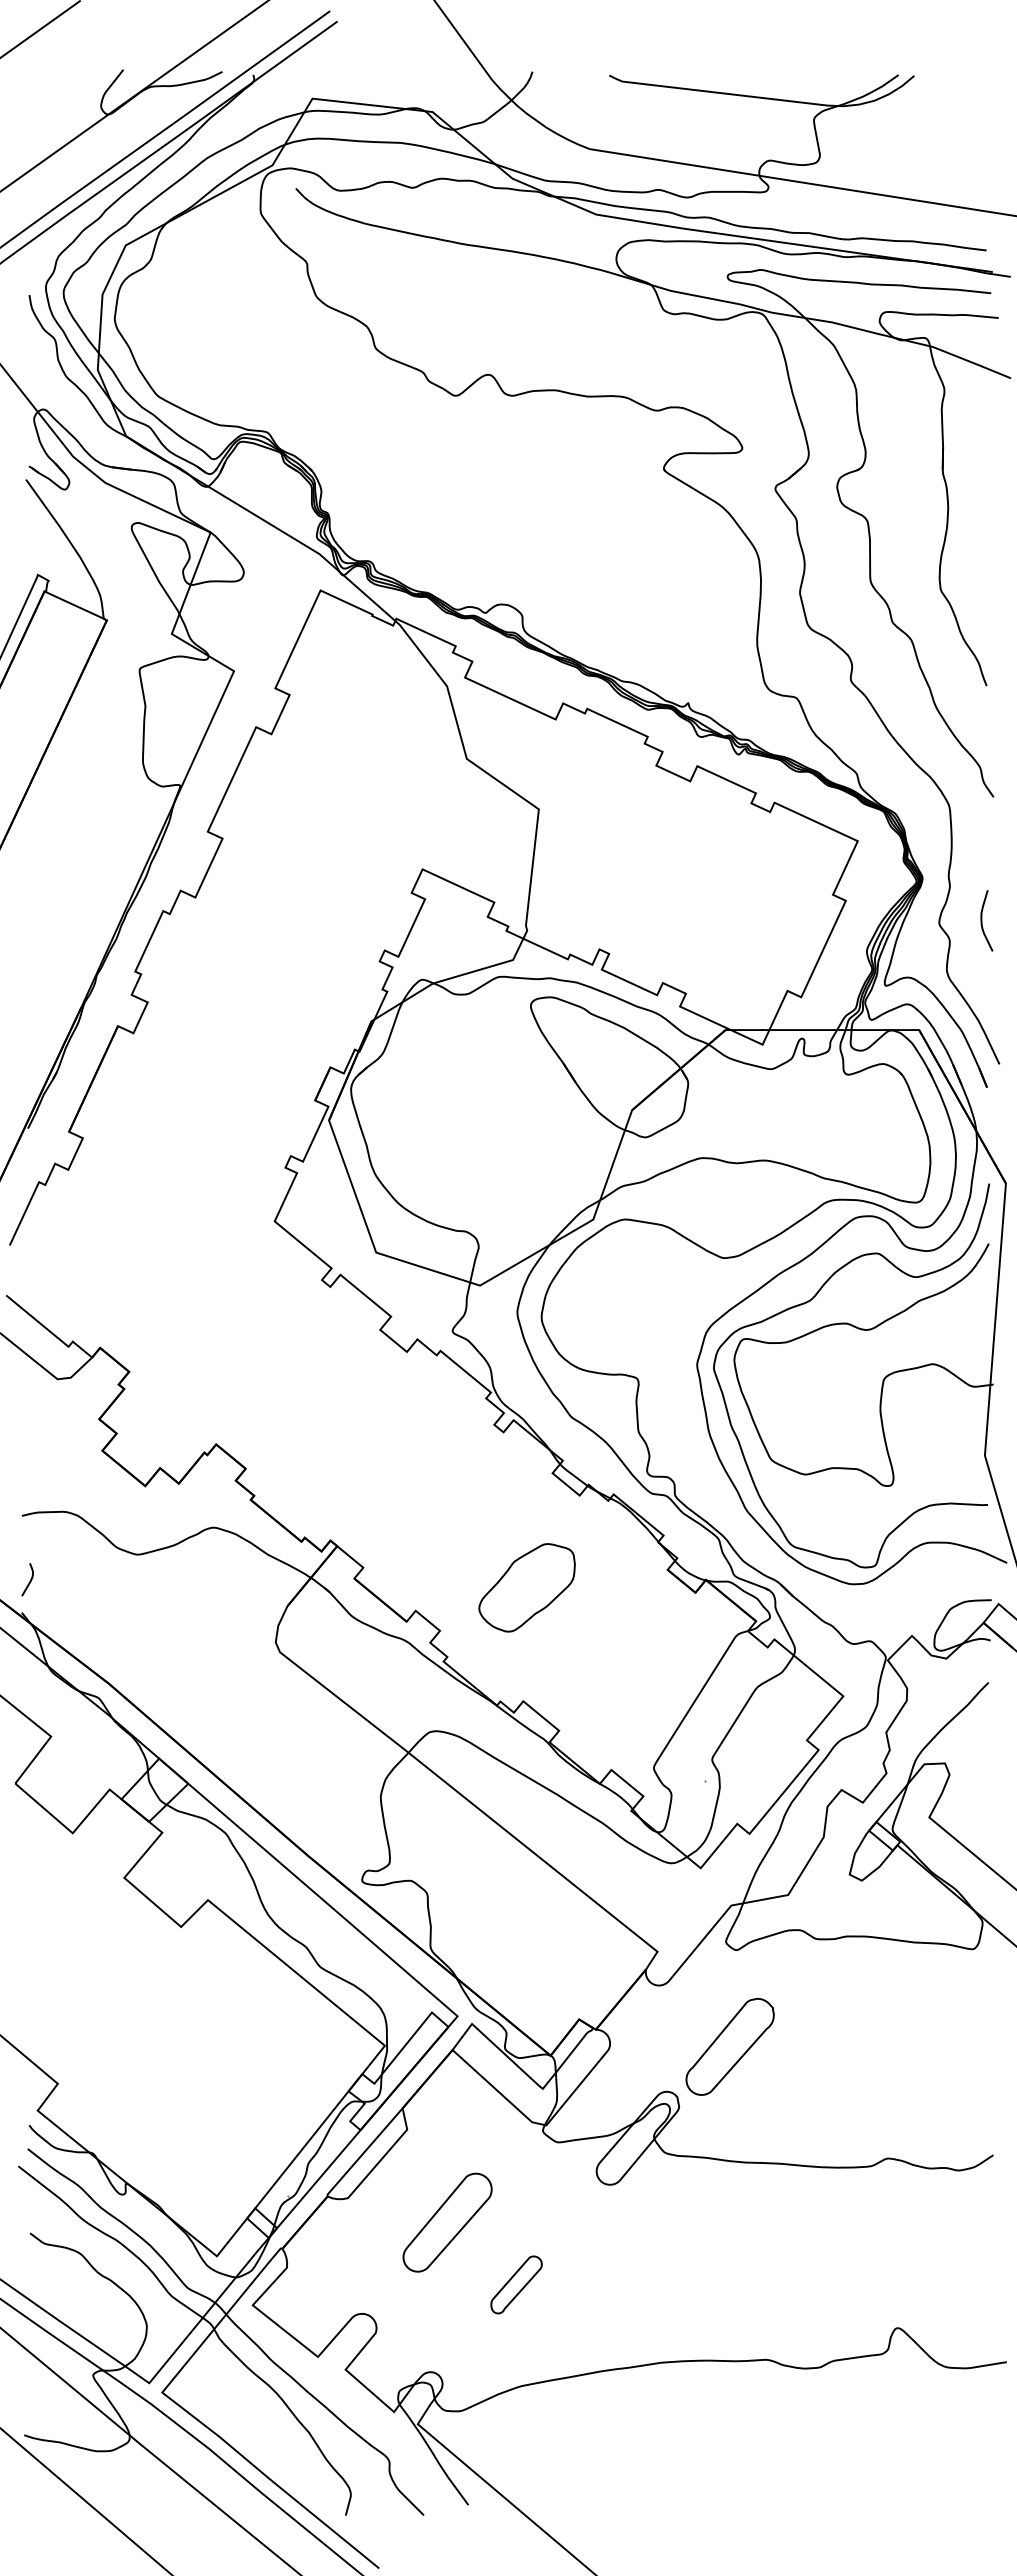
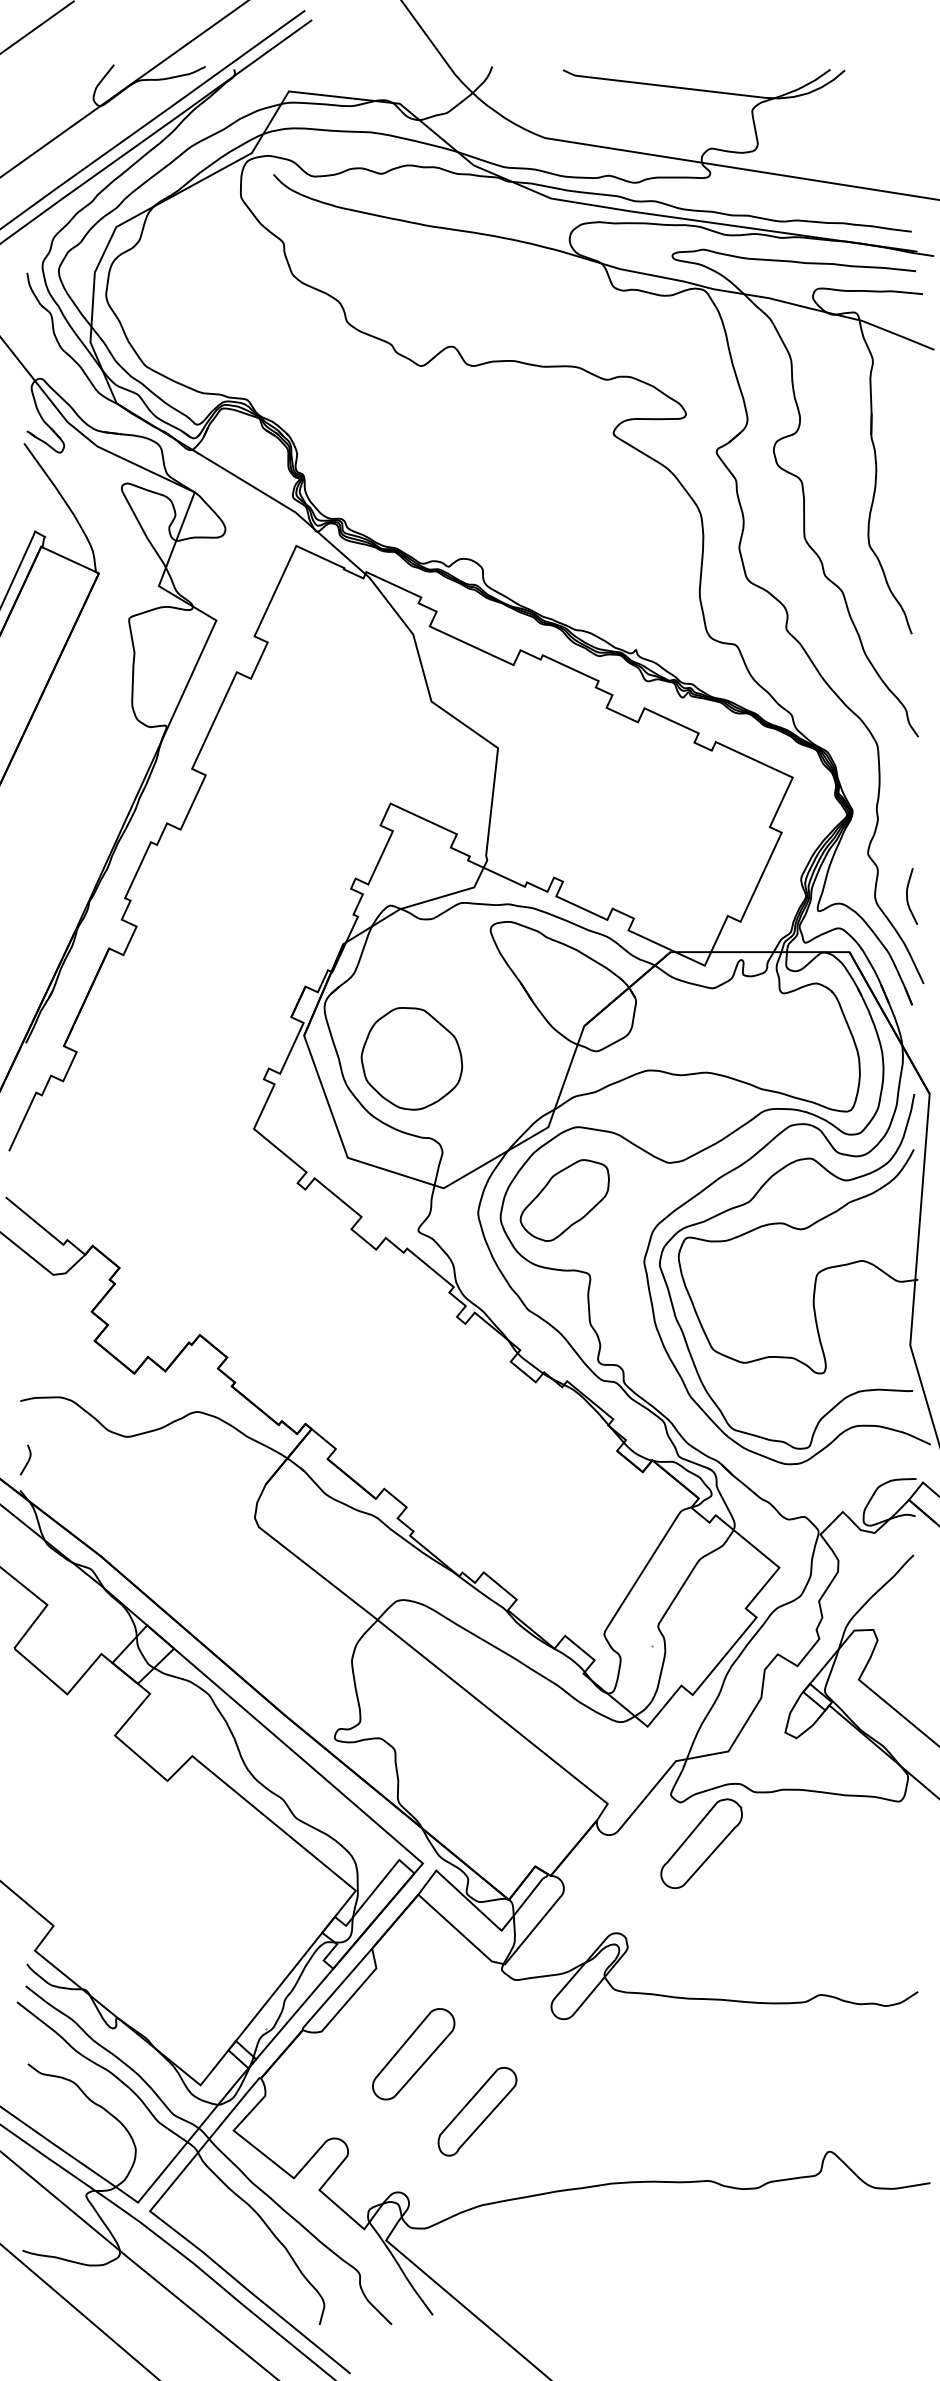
curve: (982, 920) -> (908, 896), moved
part: (445, 1145) -> (411, 1058), added
part: (526, 1587) -> (564, 1200), moved
part: (729, 2046) -> (701, 1843), moved
part: (516, 2284) -> (477, 2111), size x1.67

